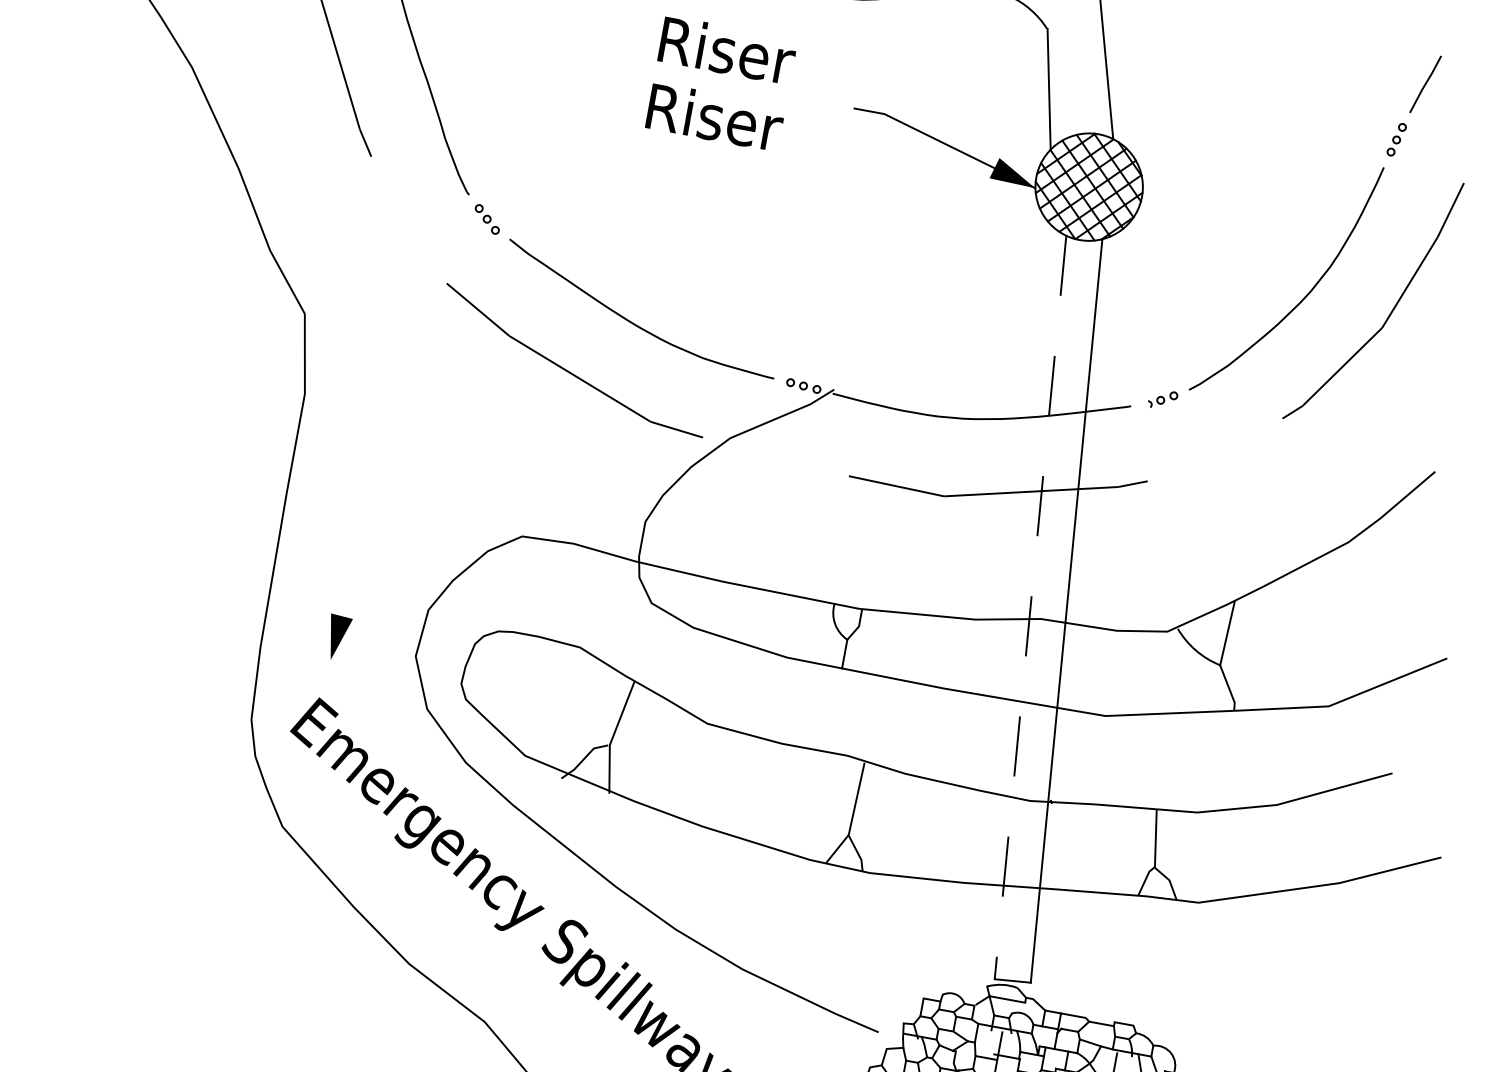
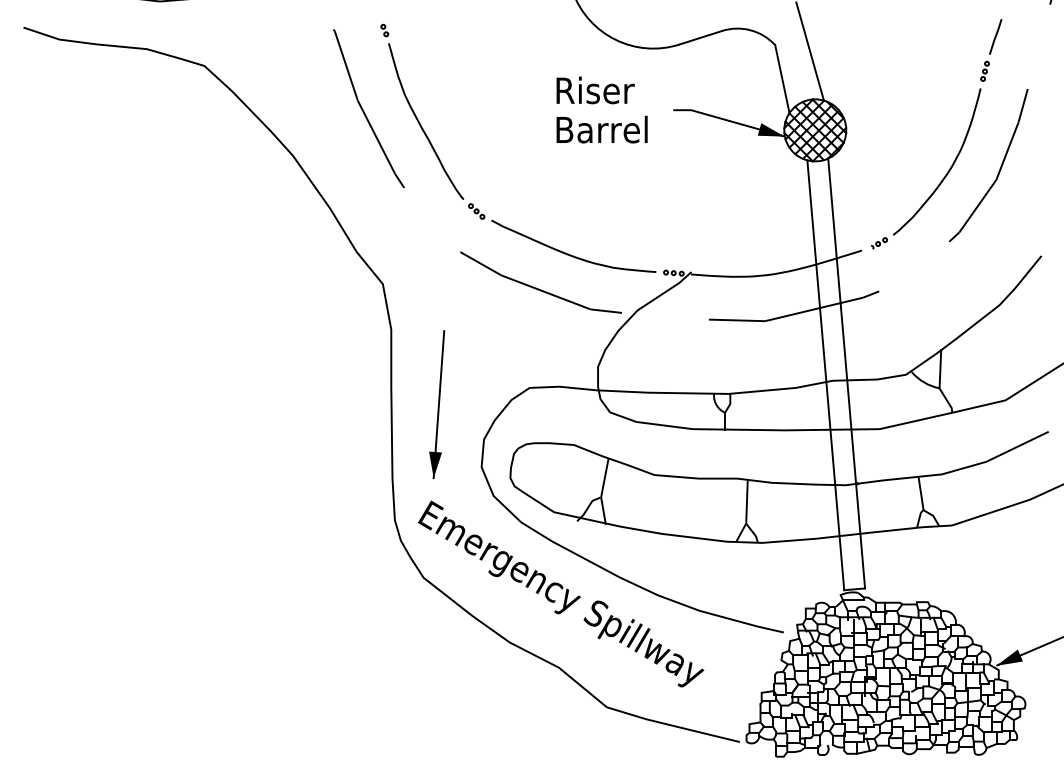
text: (728, 119) -> (603, 129), Riser -> Barrel
line: (361, 536) -> (438, 404), added
line: (1029, 607) -> (825, 375), dashed -> solid

